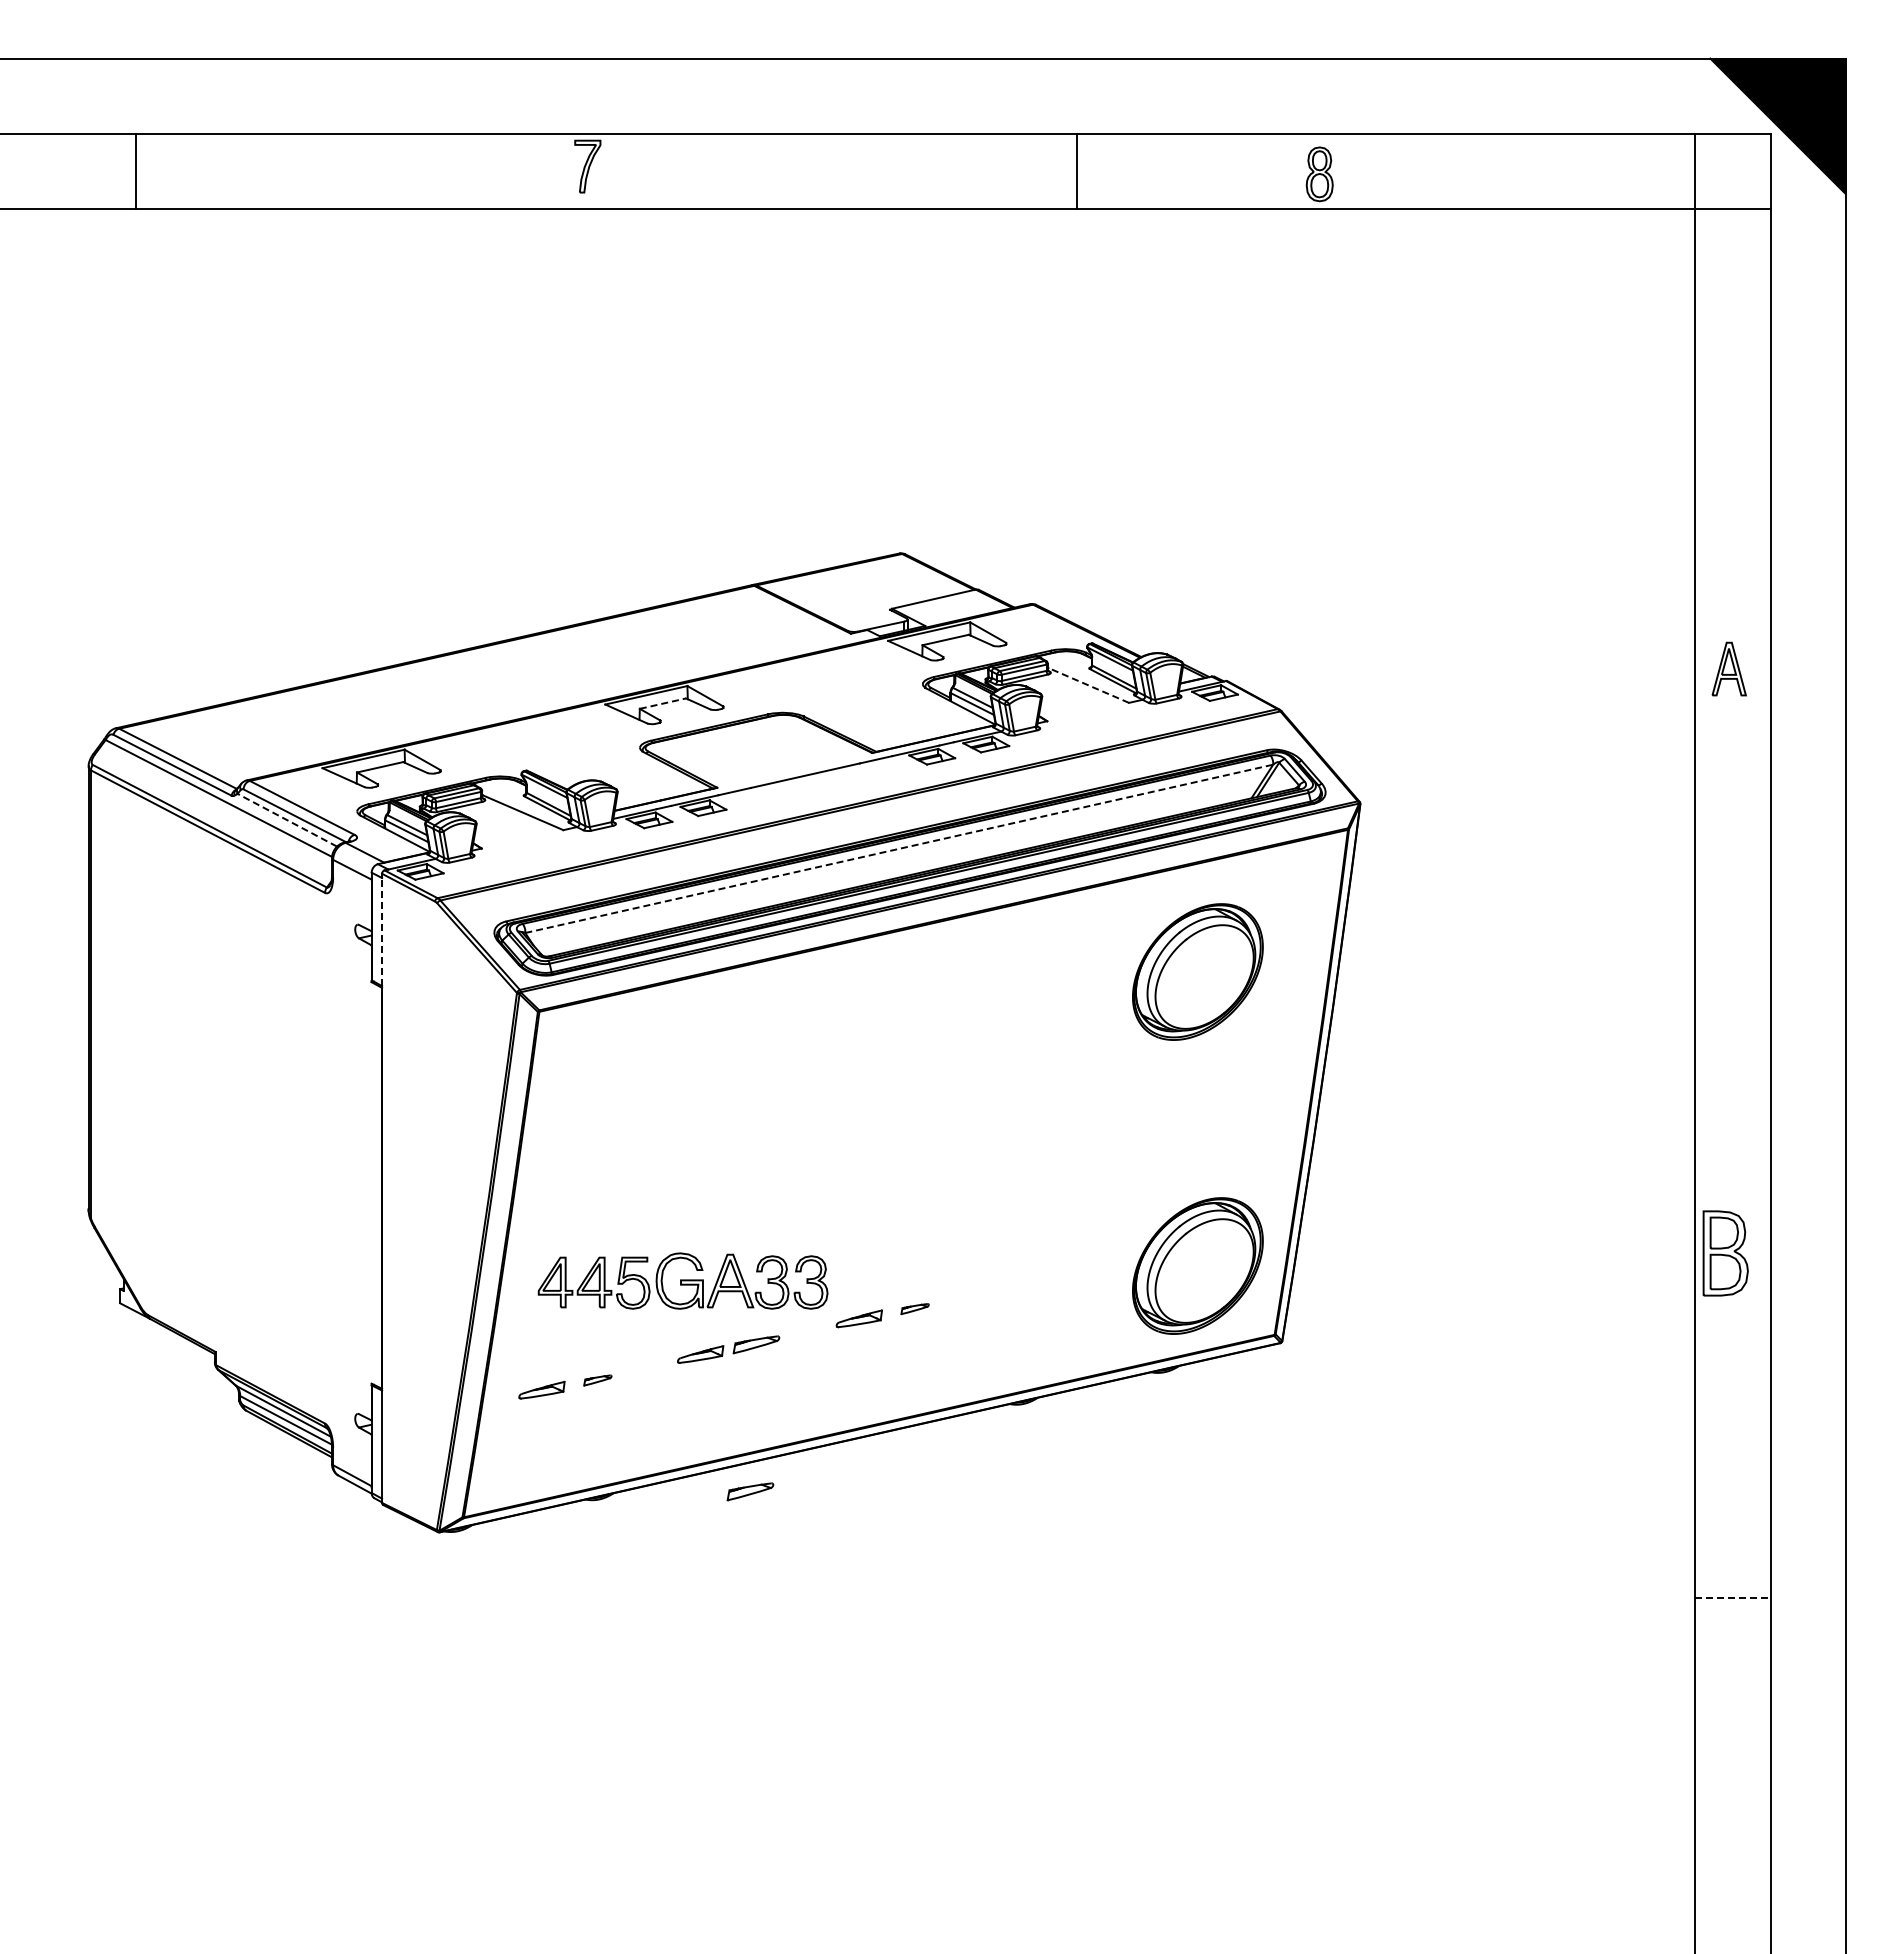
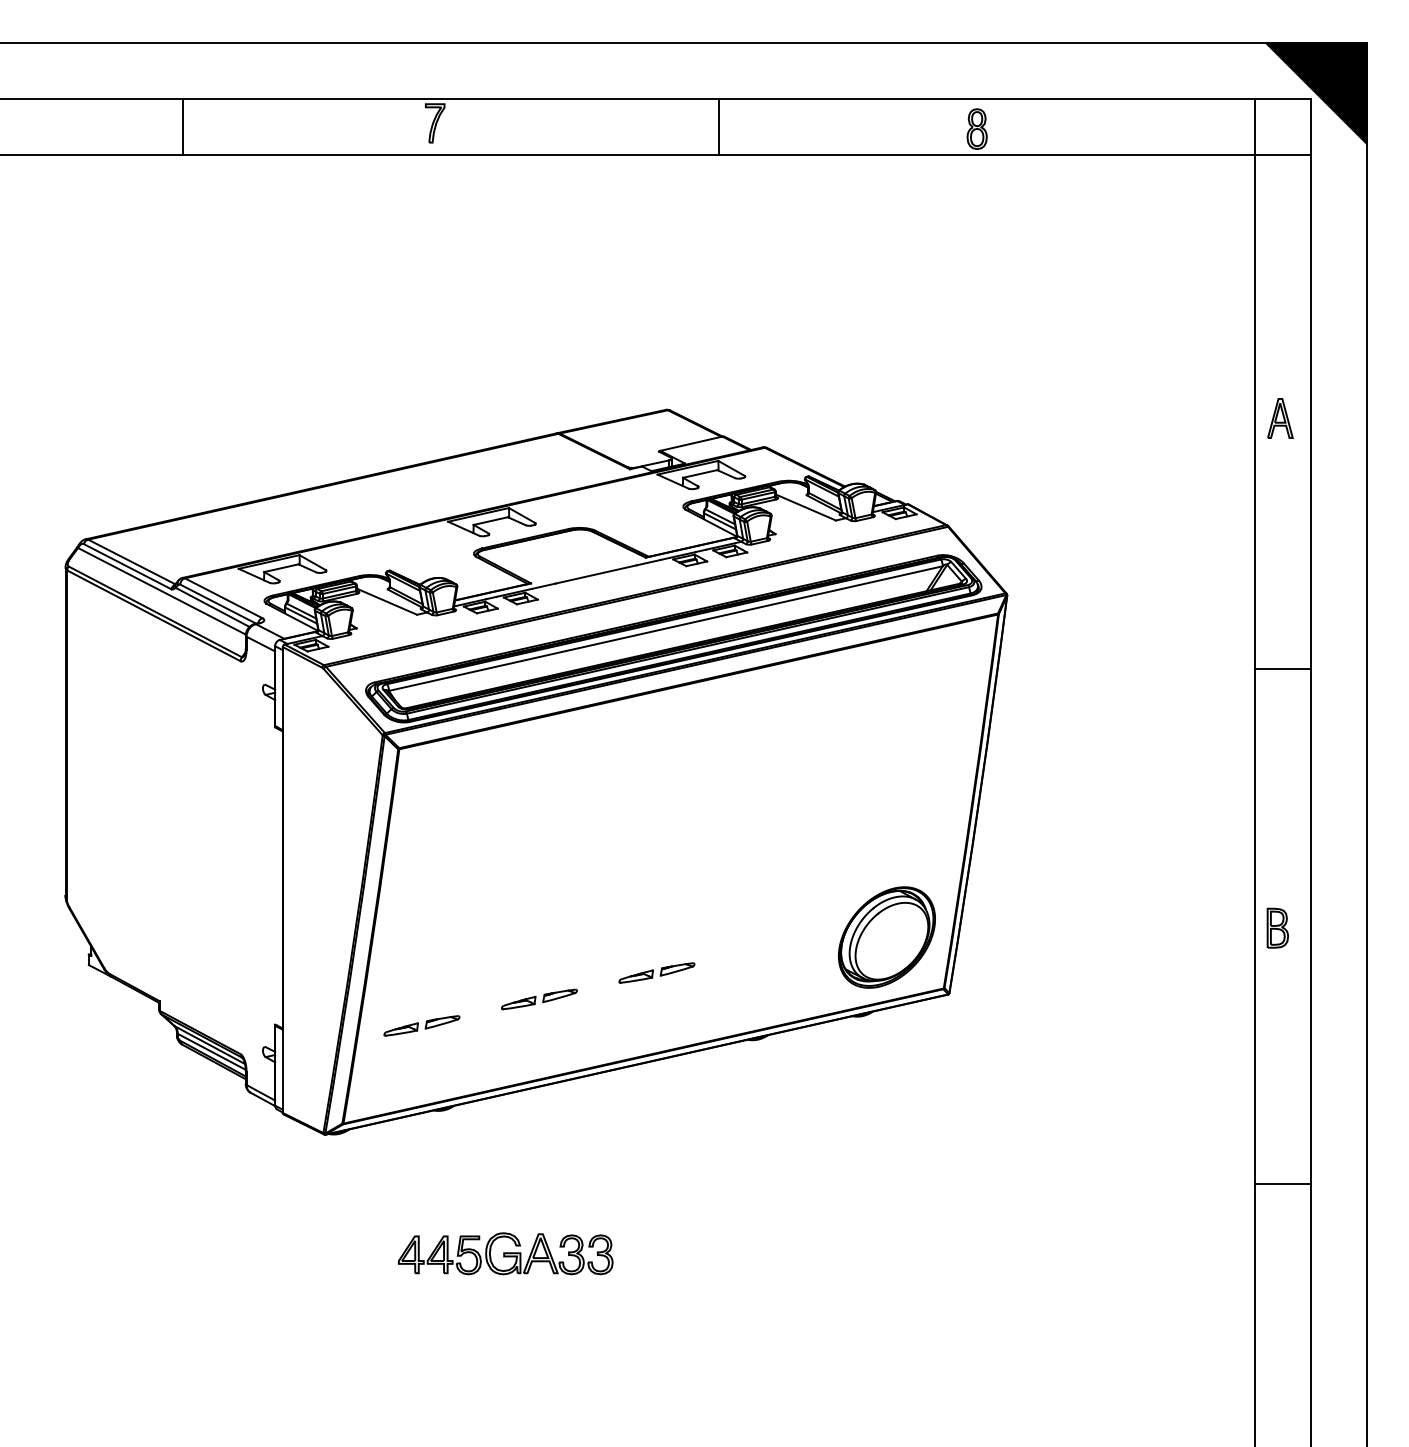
line: (136, 171) -> (183, 127), moved
line: (1077, 171) -> (719, 127), moved
part: (1728, 668) -> (1279, 418), moved
line: (1088, 685) -> (805, 507), dashed -> solid
line: (662, 703) -> (490, 520), dashed -> solid
line: (286, 819) -> (212, 606), dashed -> solid
line: (899, 848) -> (665, 628), dashed -> solid
line: (1732, 903) -> (1282, 669), added
line: (382, 931) -> (283, 689), dashed -> solid
part: (1197, 971) -> (886, 719), removed
part: (1725, 1253) -> (1277, 928), size x0.62
part: (682, 1280) -> (505, 1253), moved
part: (914, 1308) -> (677, 968), size x1.67
part: (597, 1380) -> (442, 1022), size x1.67
part: (750, 1491) -> (555, 1104), removed
line: (1732, 1598) -> (1282, 1183), dashed -> solid

